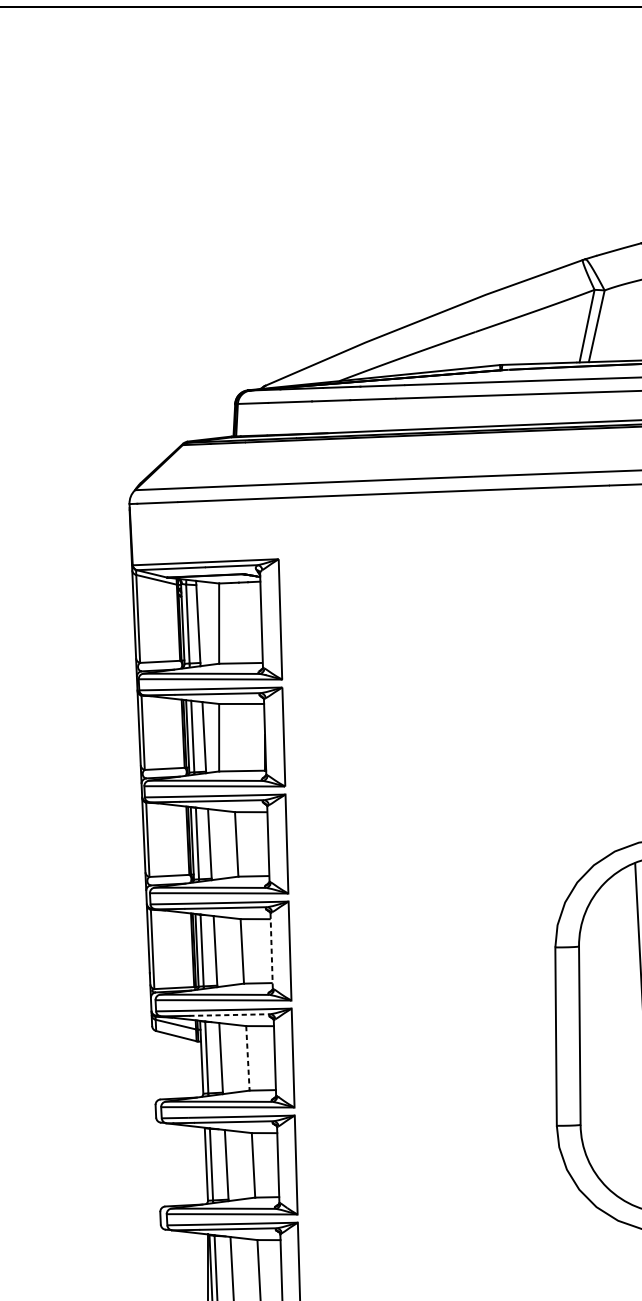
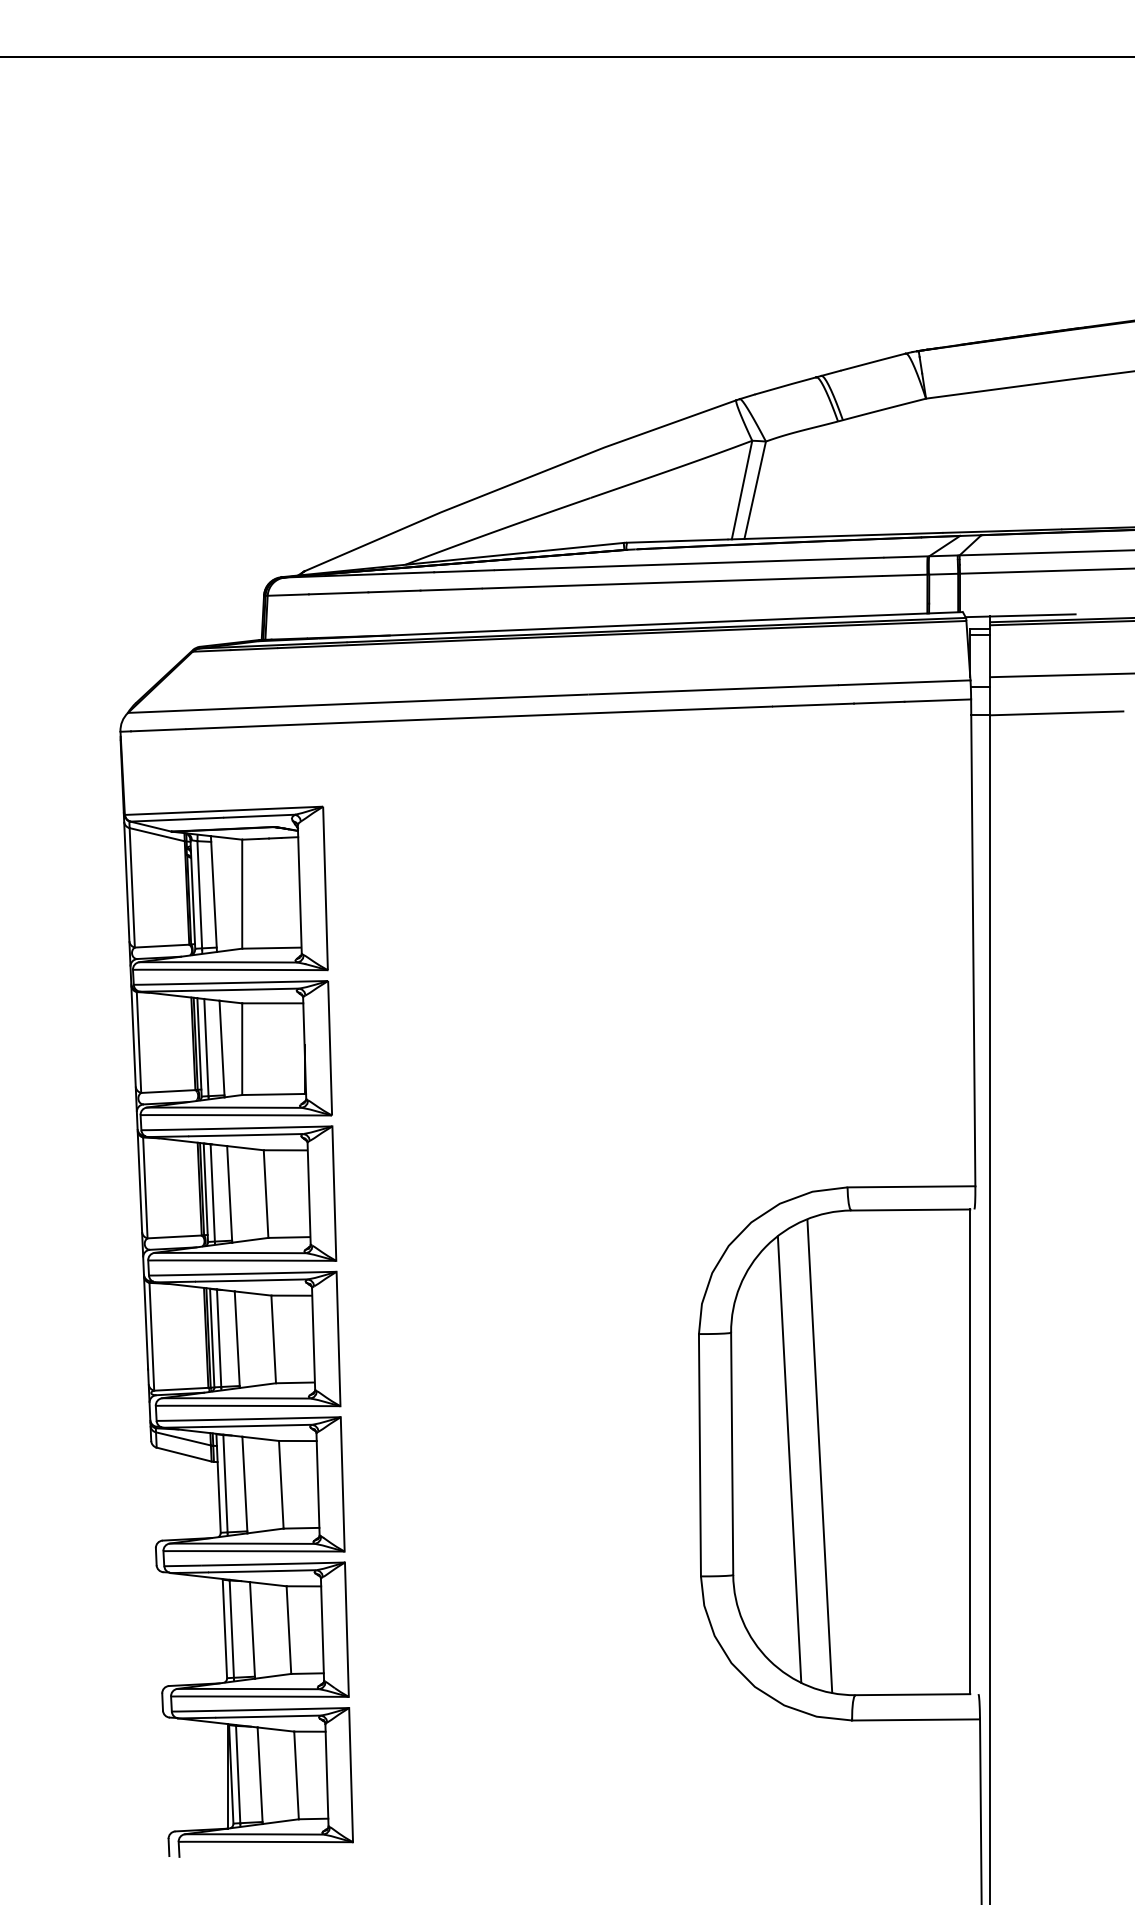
line: (271, 950) -> (313, 1338), dashed -> solid
line: (229, 1014) -> (256, 1425), dashed -> solid
line: (621, 1039) -> (789, 1459), added
line: (248, 1058) -> (281, 1484), dashed -> solid

